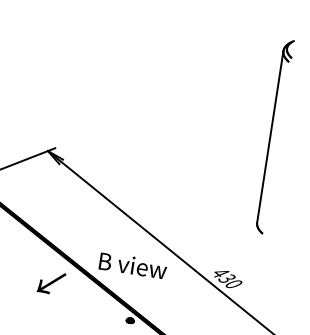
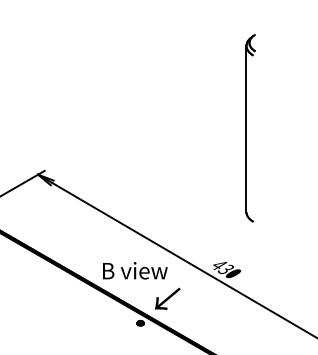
text: (51, 282) -> (167, 298), moved

